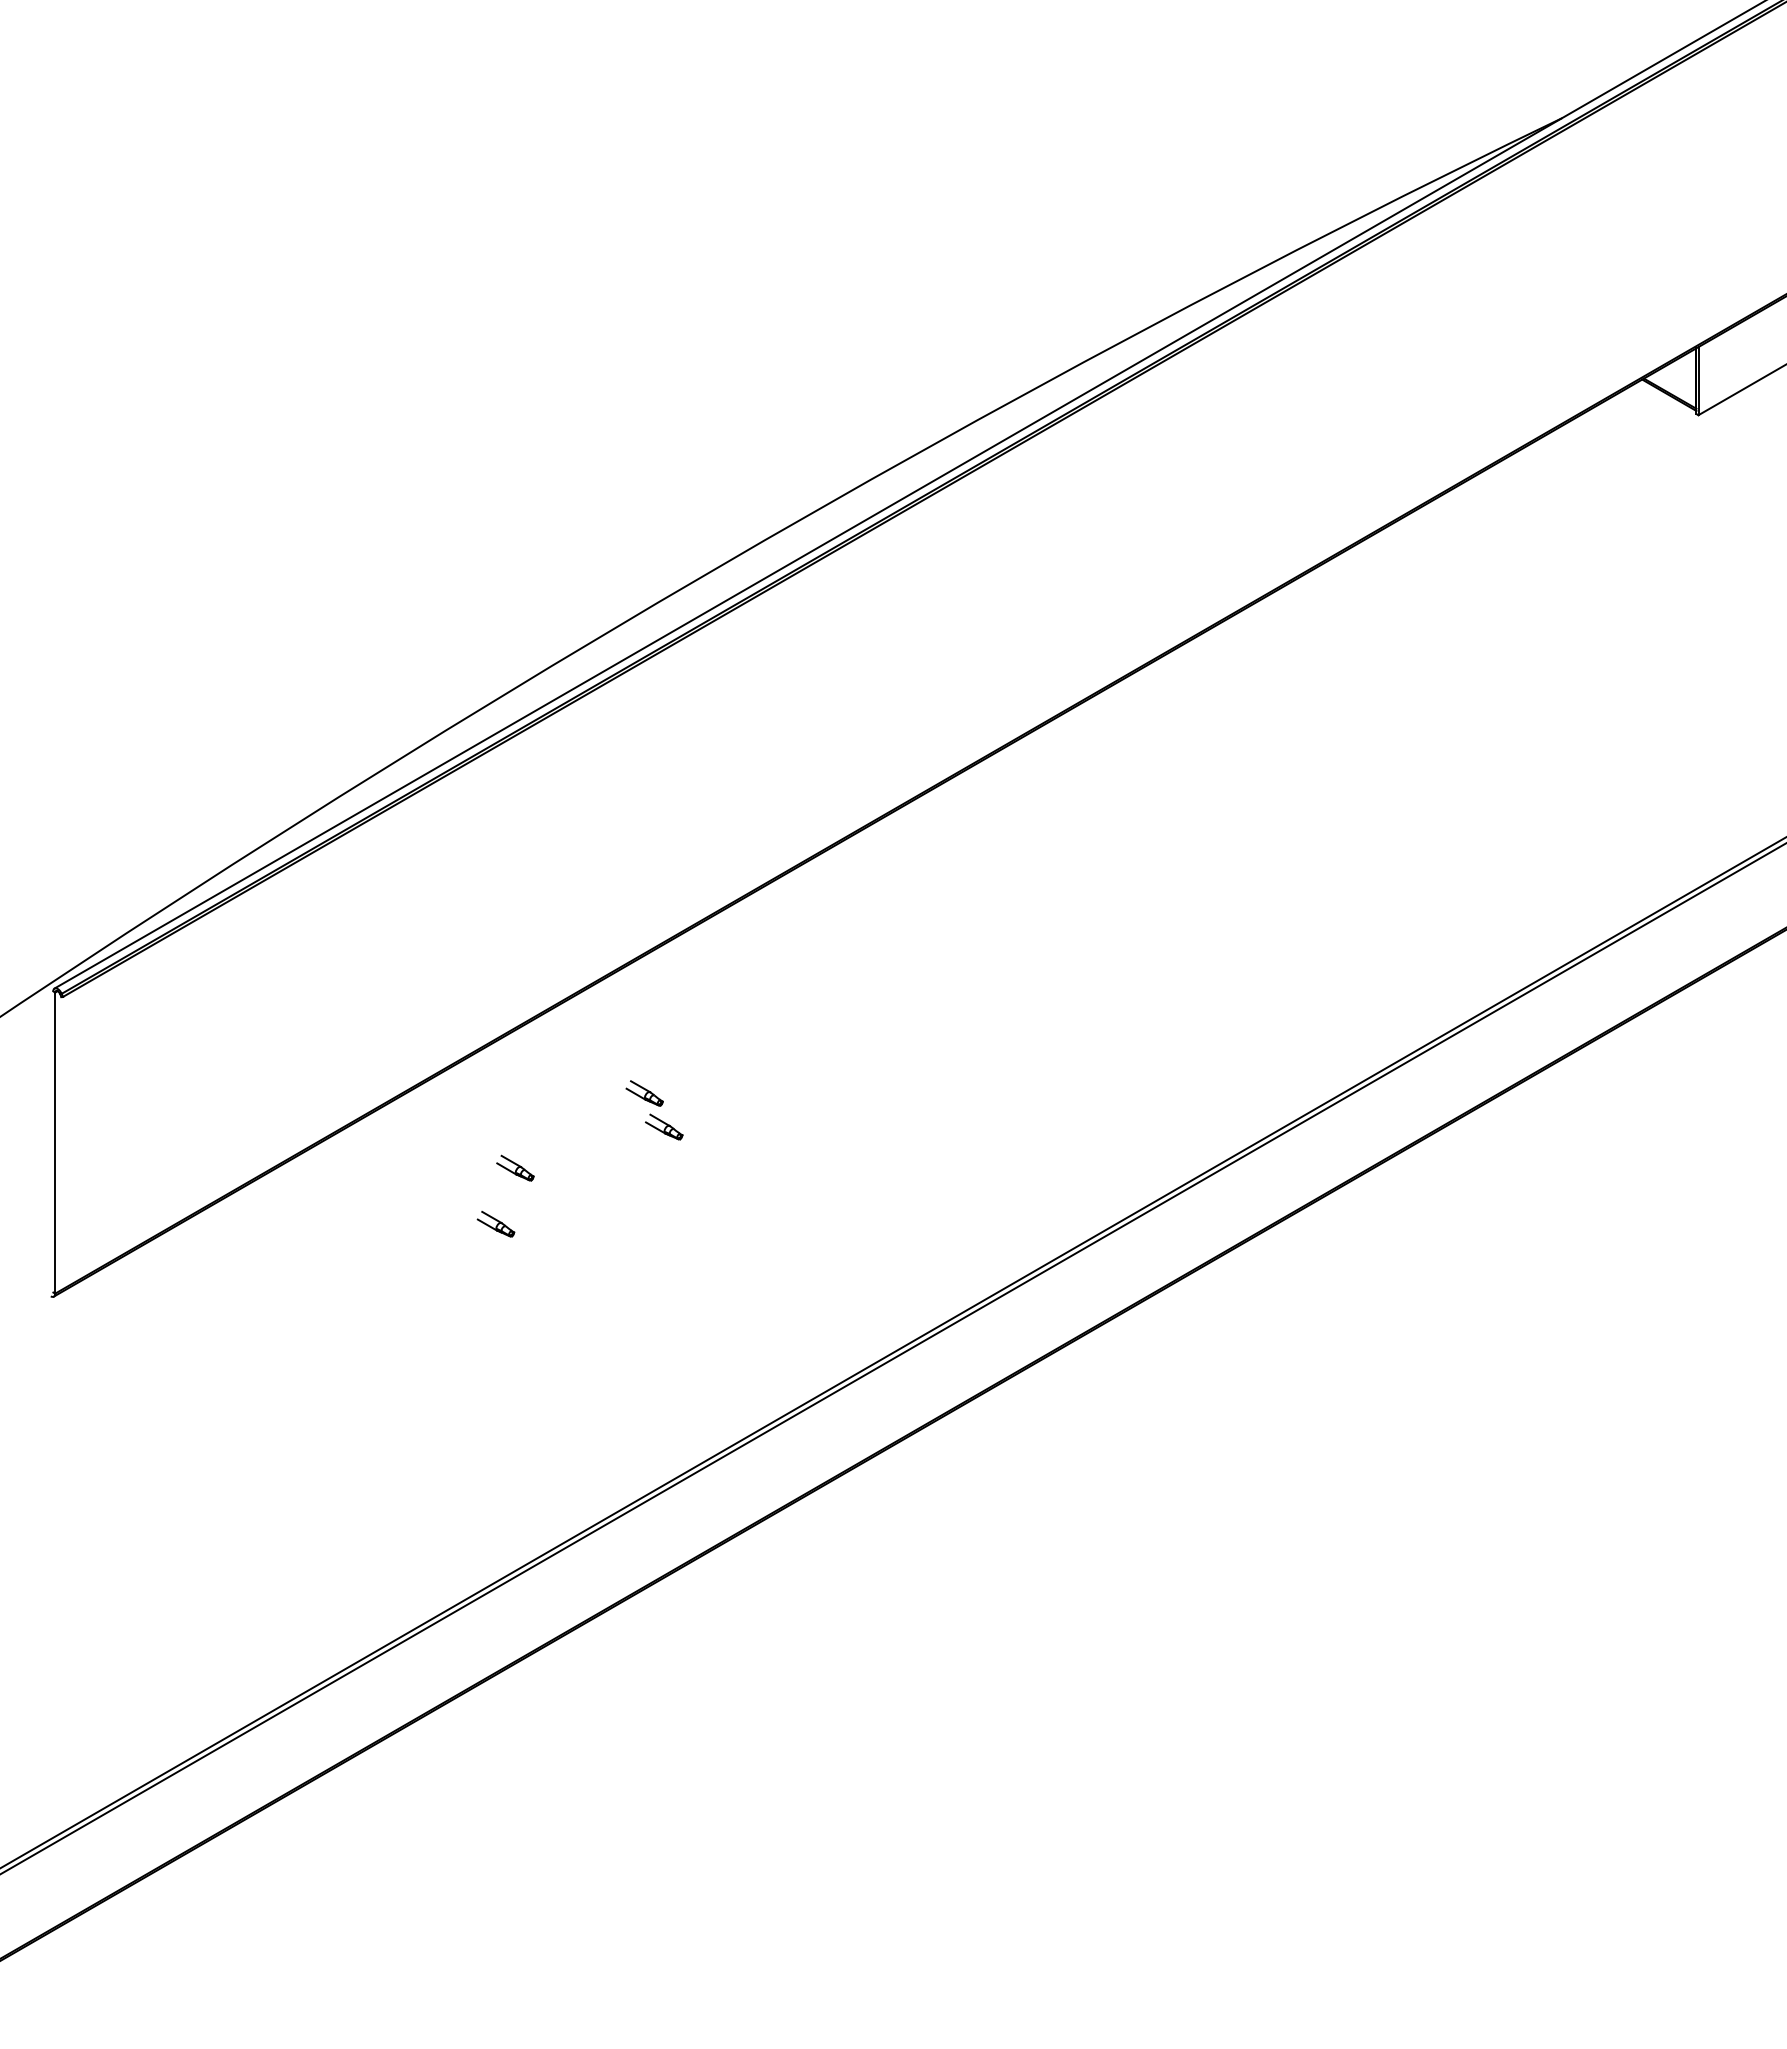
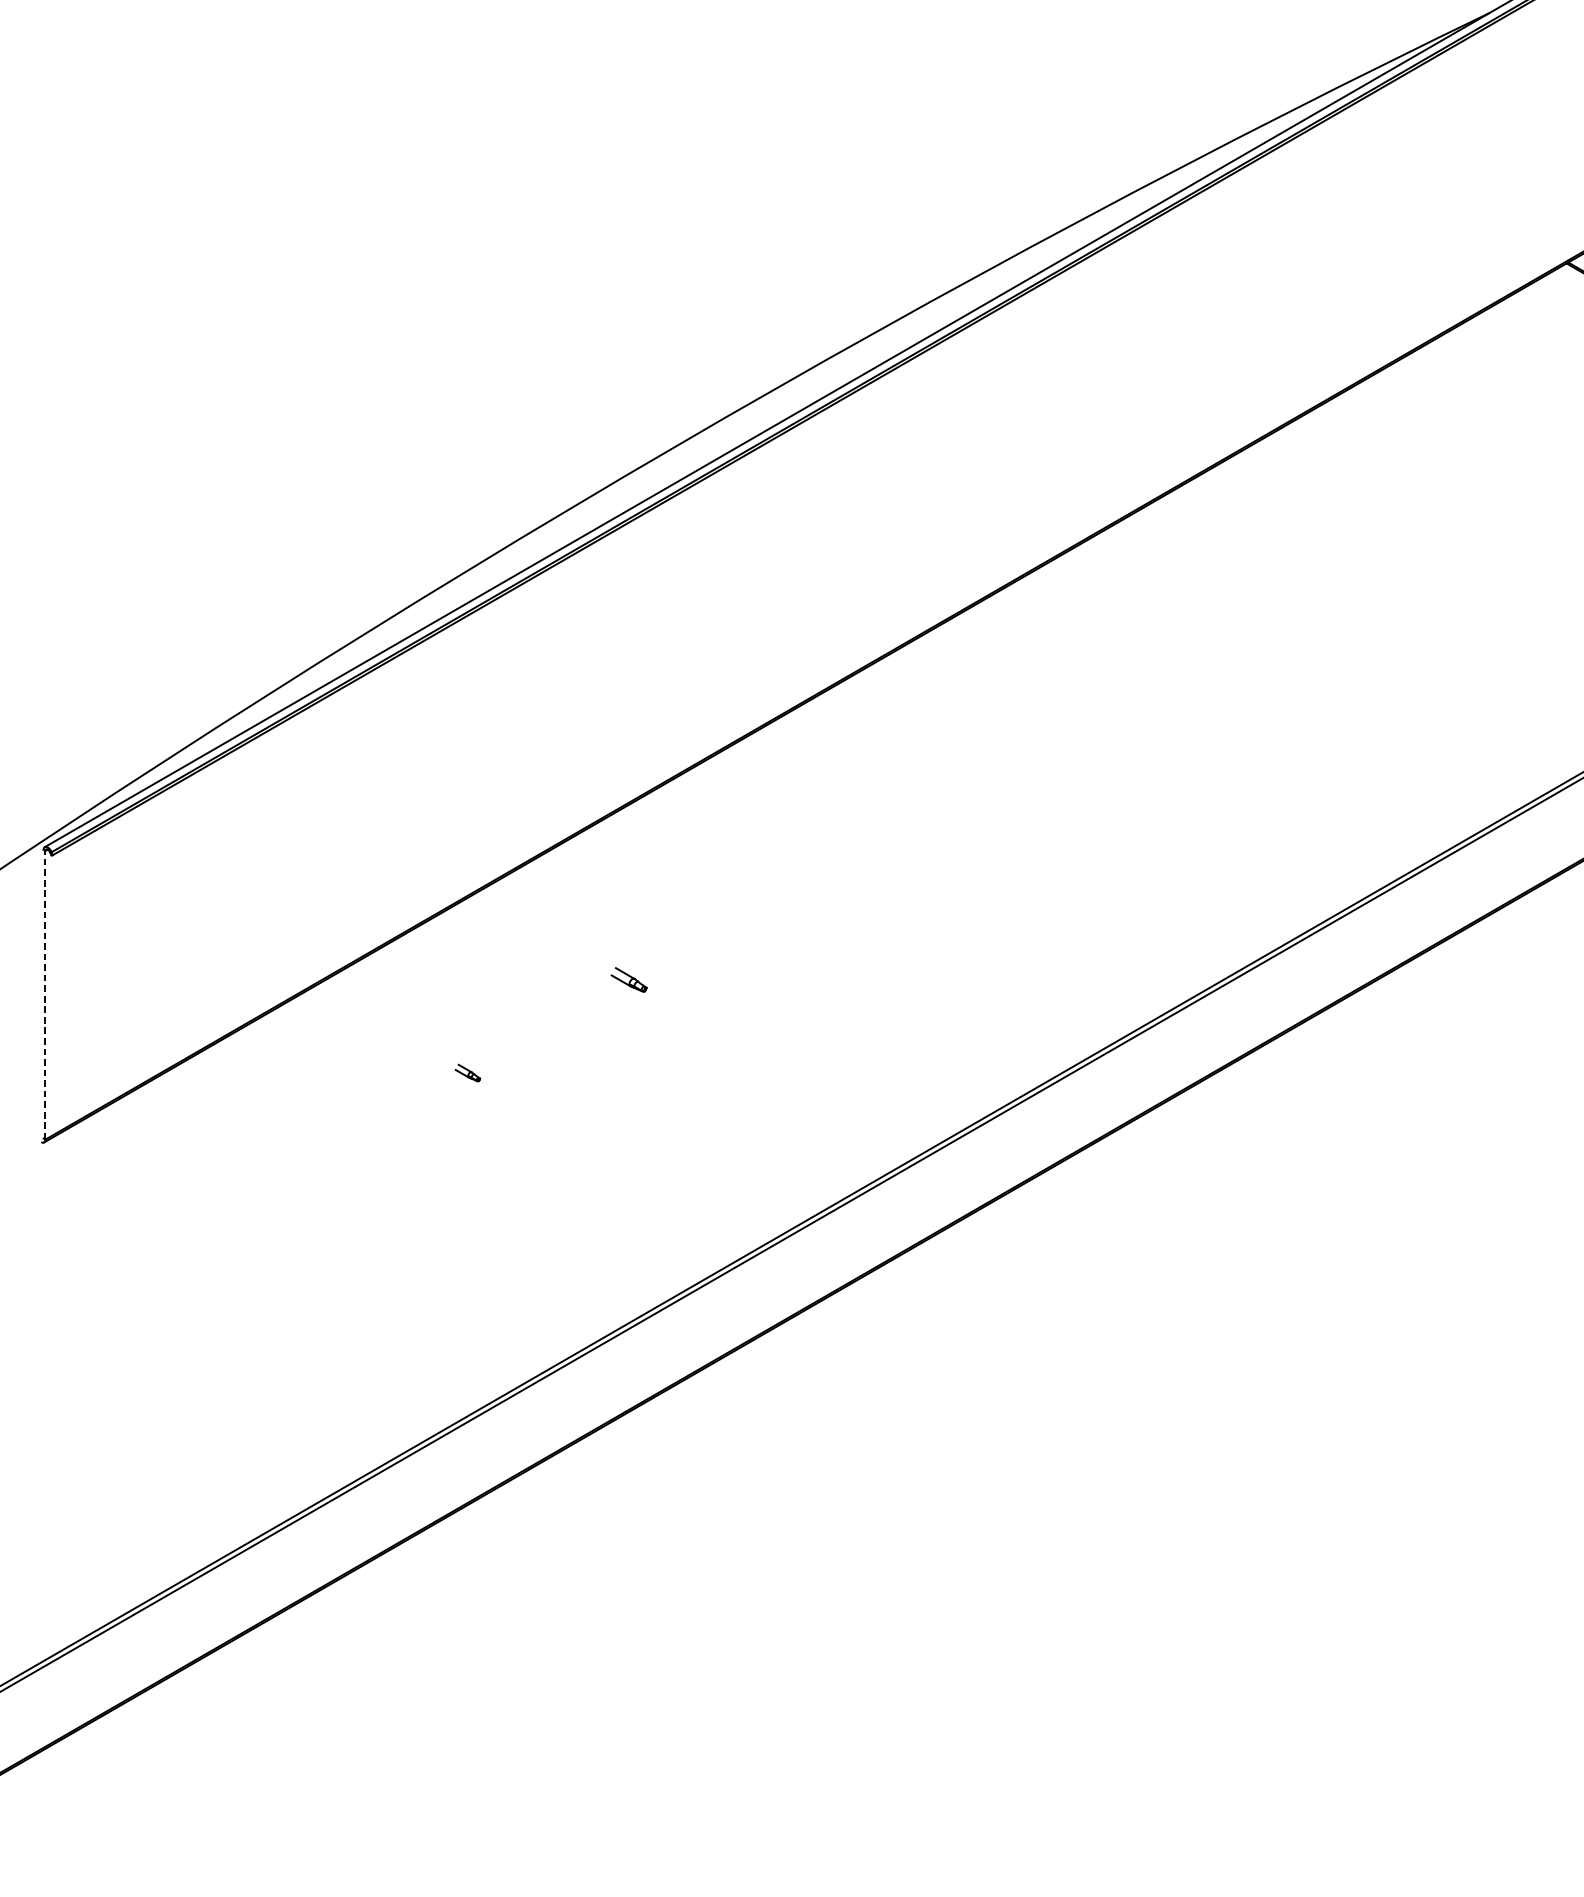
part: (644, 1093) -> (610, 947), removed
line: (55, 1142) -> (45, 994), solid -> dashed
part: (515, 1167) -> (486, 1018), removed
part: (495, 1224) -> (467, 1073), size x0.7

